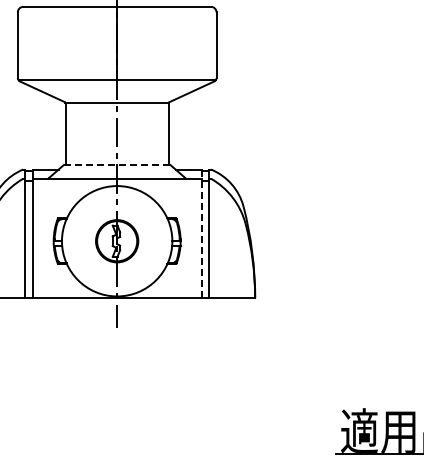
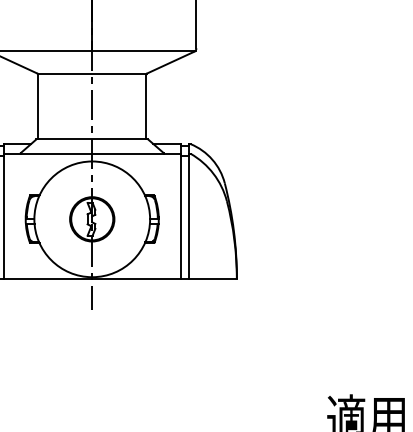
line: (117, 165) -> (92, 139), dashed -> solid
line: (201, 234) -> (180, 212), dashed -> solid

